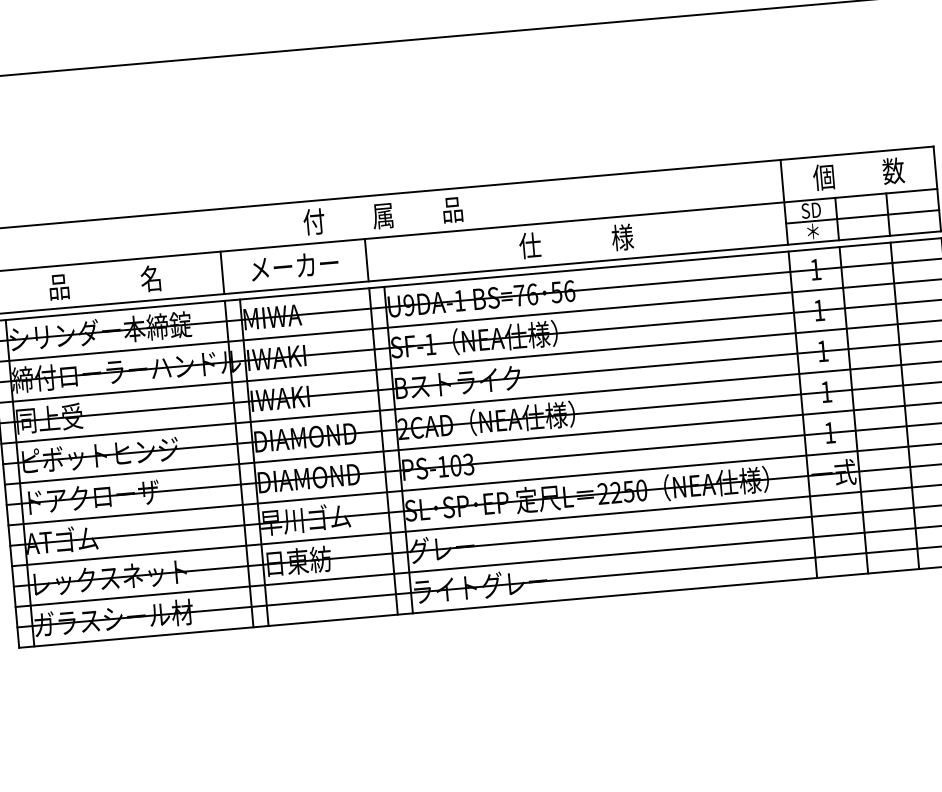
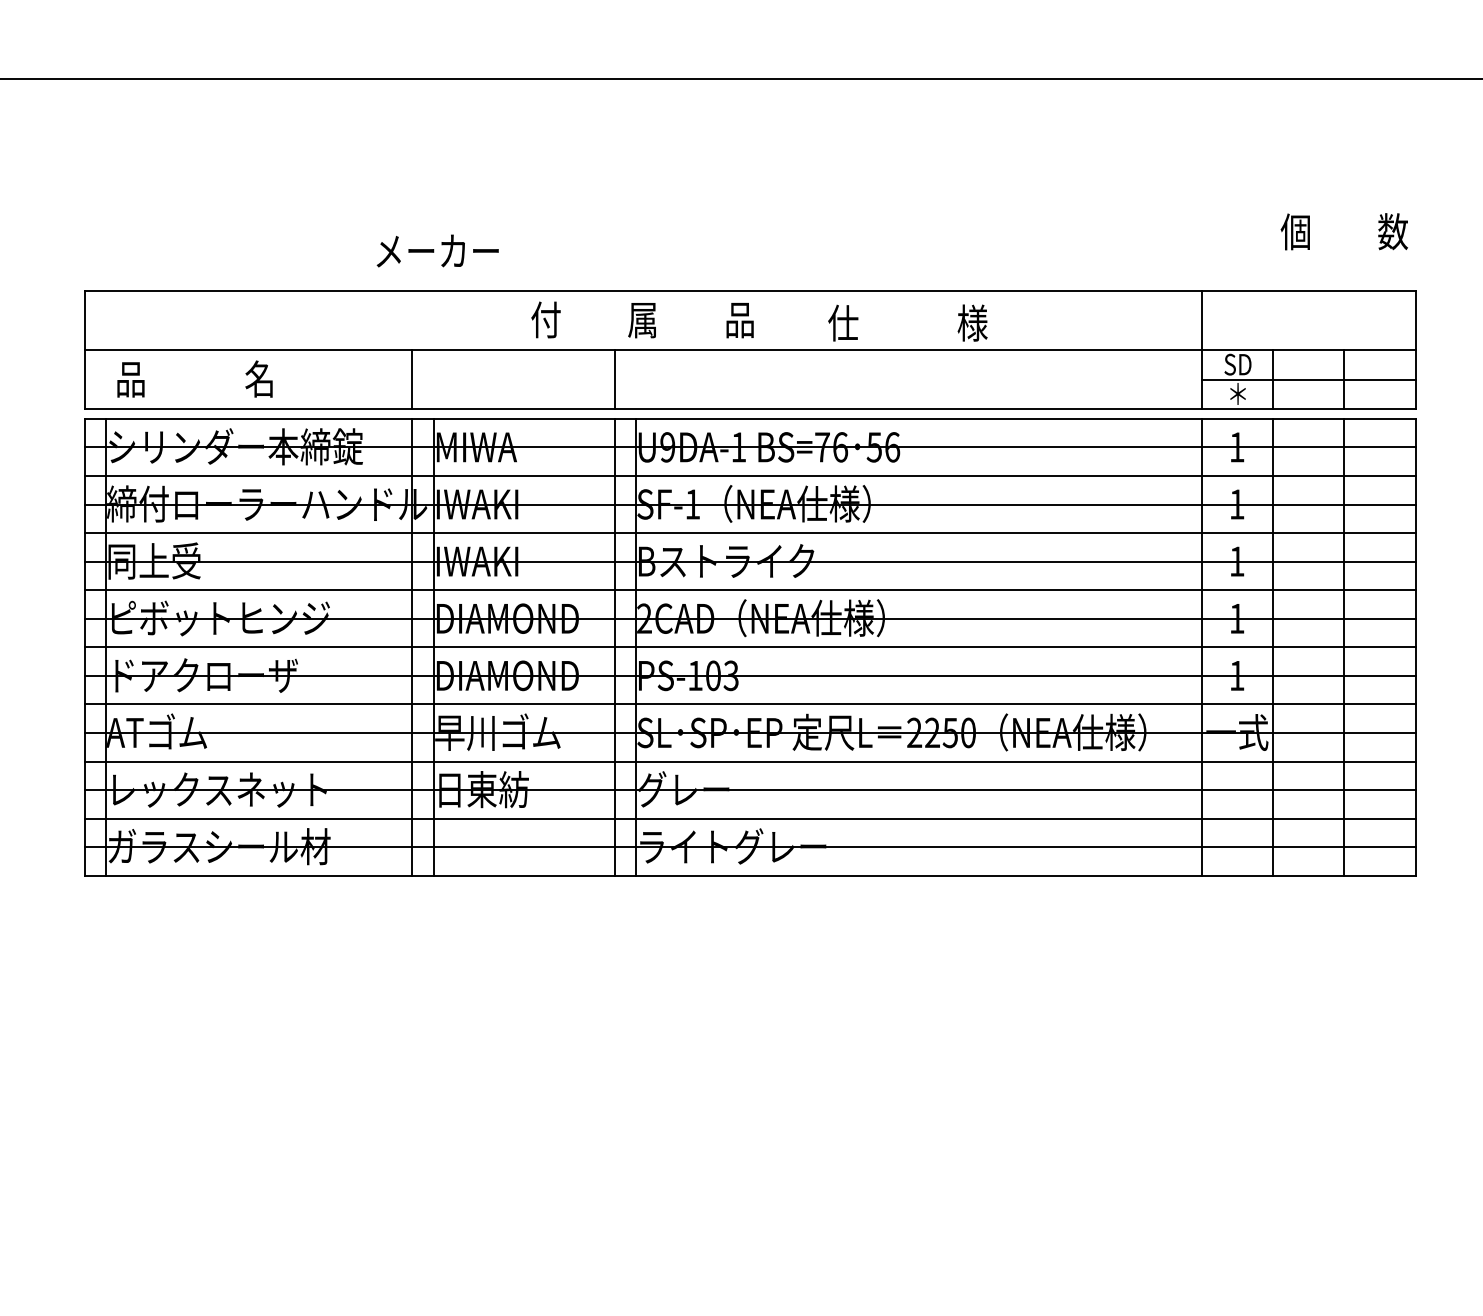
text: (858, 173) -> (1343, 231), moved
text: (576, 241) -> (907, 322), moved
text: (294, 265) -> (437, 250), moved
text: (104, 282) -> (194, 378), moved

